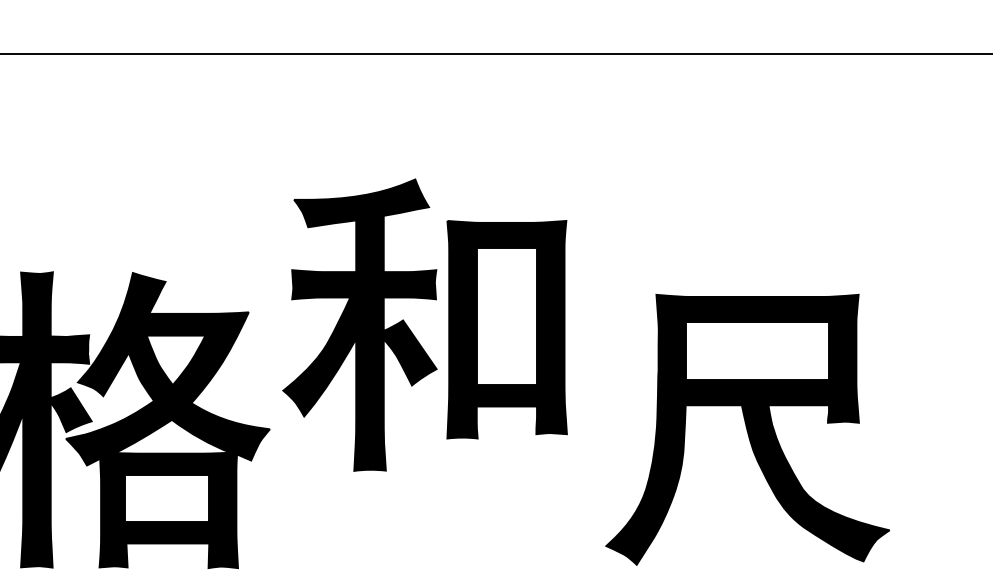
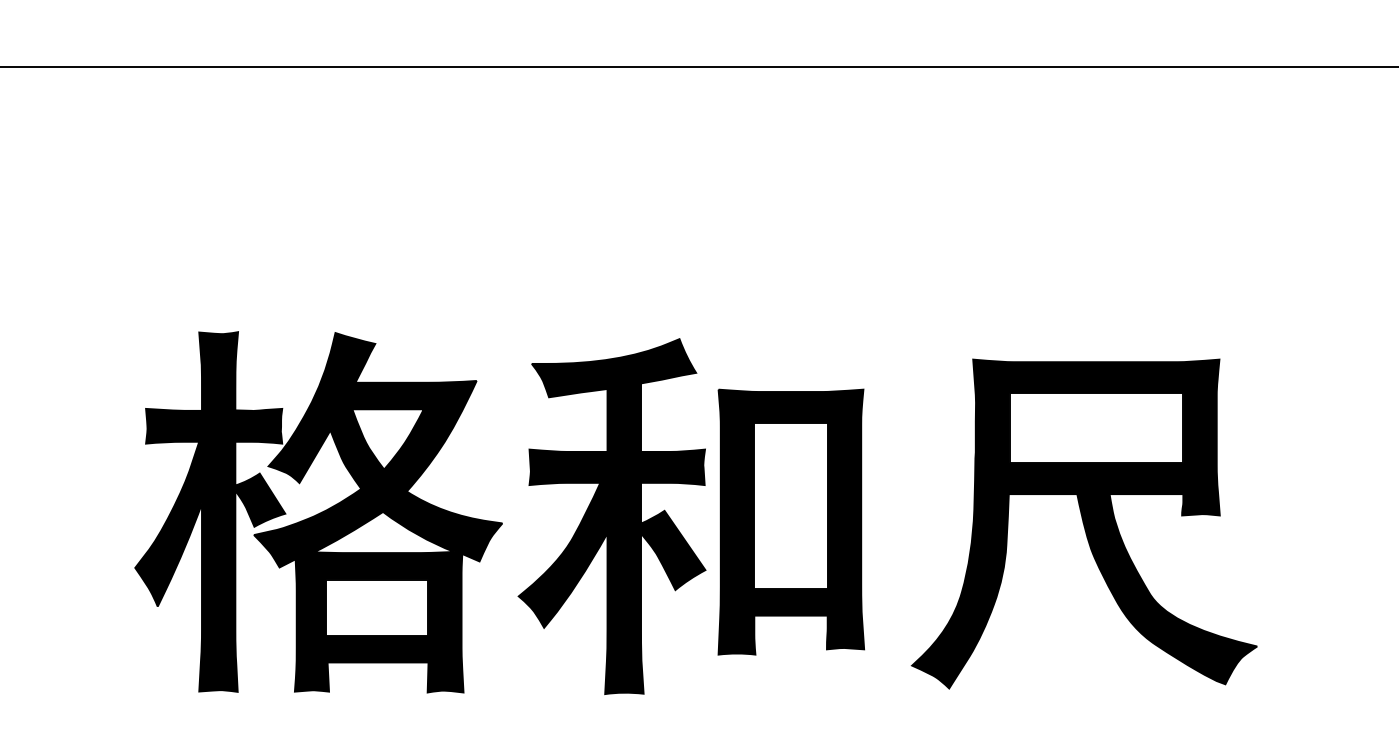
part: (412, 331) -> (675, 524), moved

